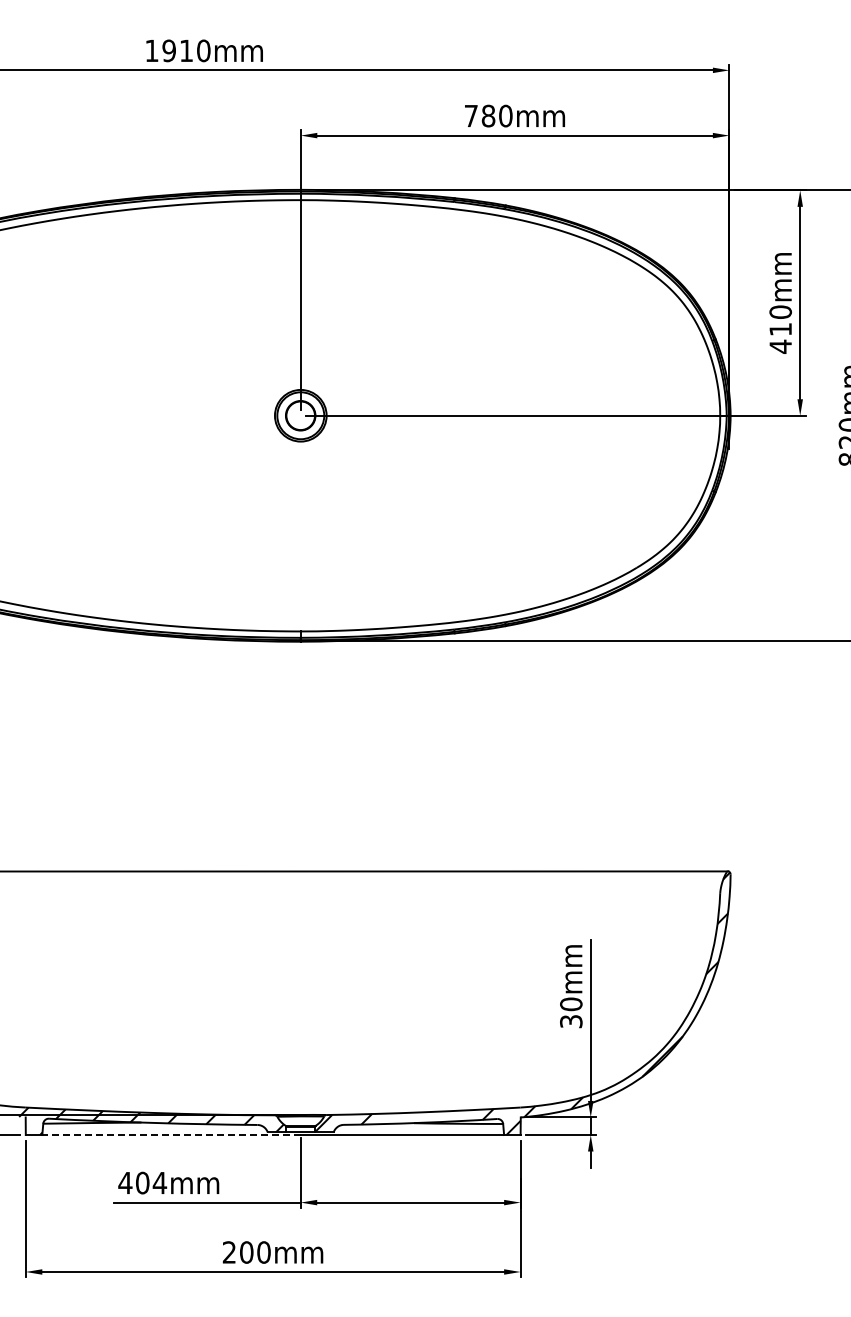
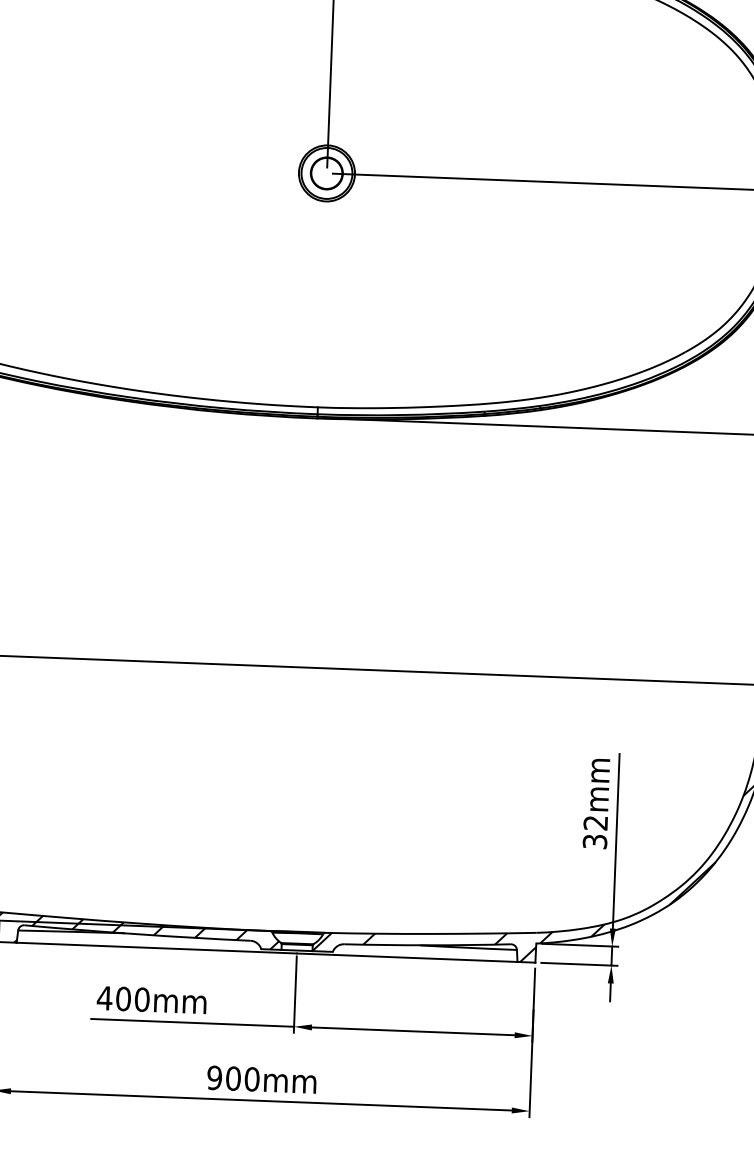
text: (571, 1004) -> (596, 823), 30mm -> 32mm
line: (171, 1135) -> (156, 948), dashed -> solid
text: (159, 1182) -> (141, 999), 404mm -> 400mm
text: (229, 1252) -> (214, 1077), 200mm -> 900mm

